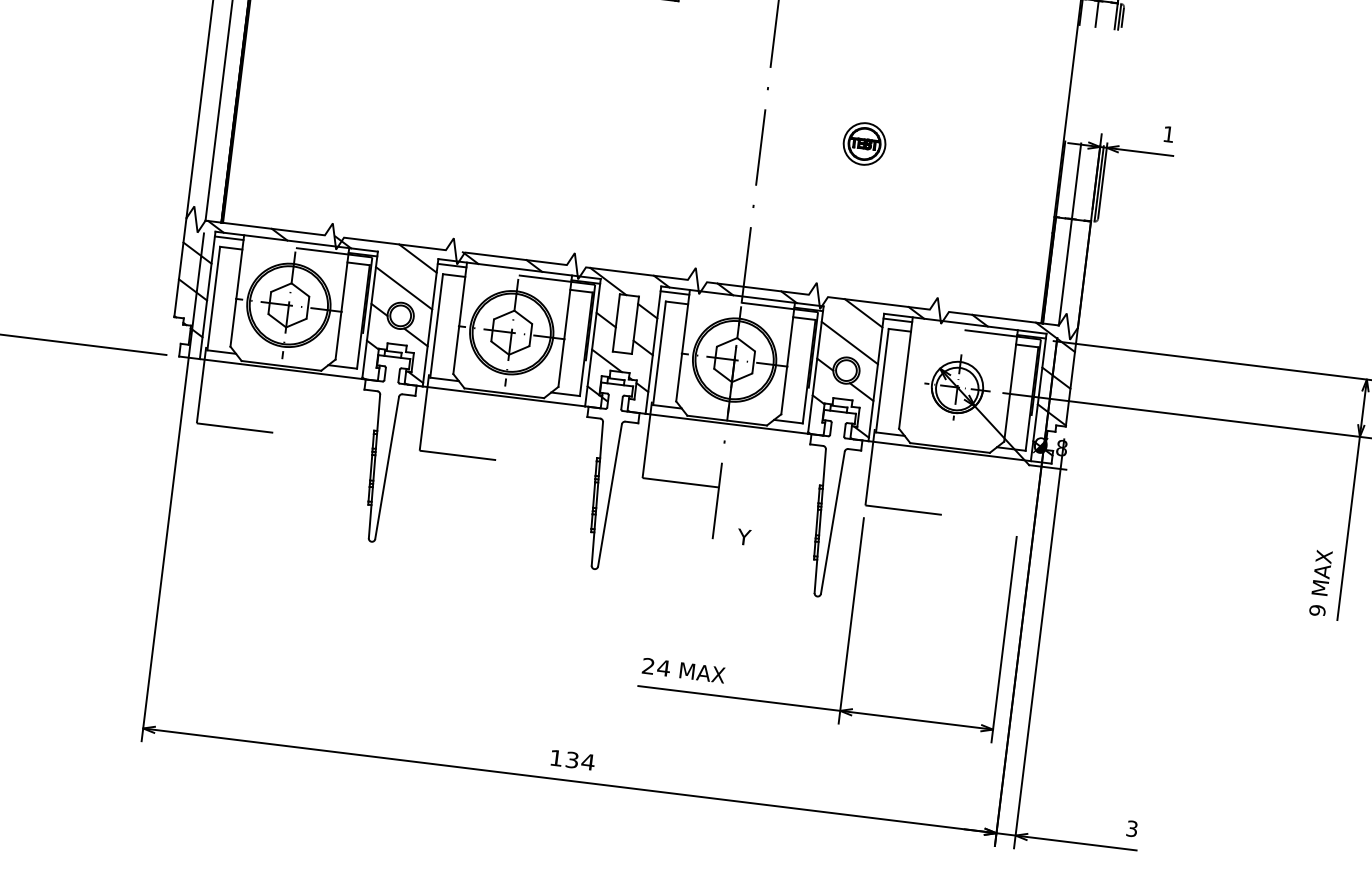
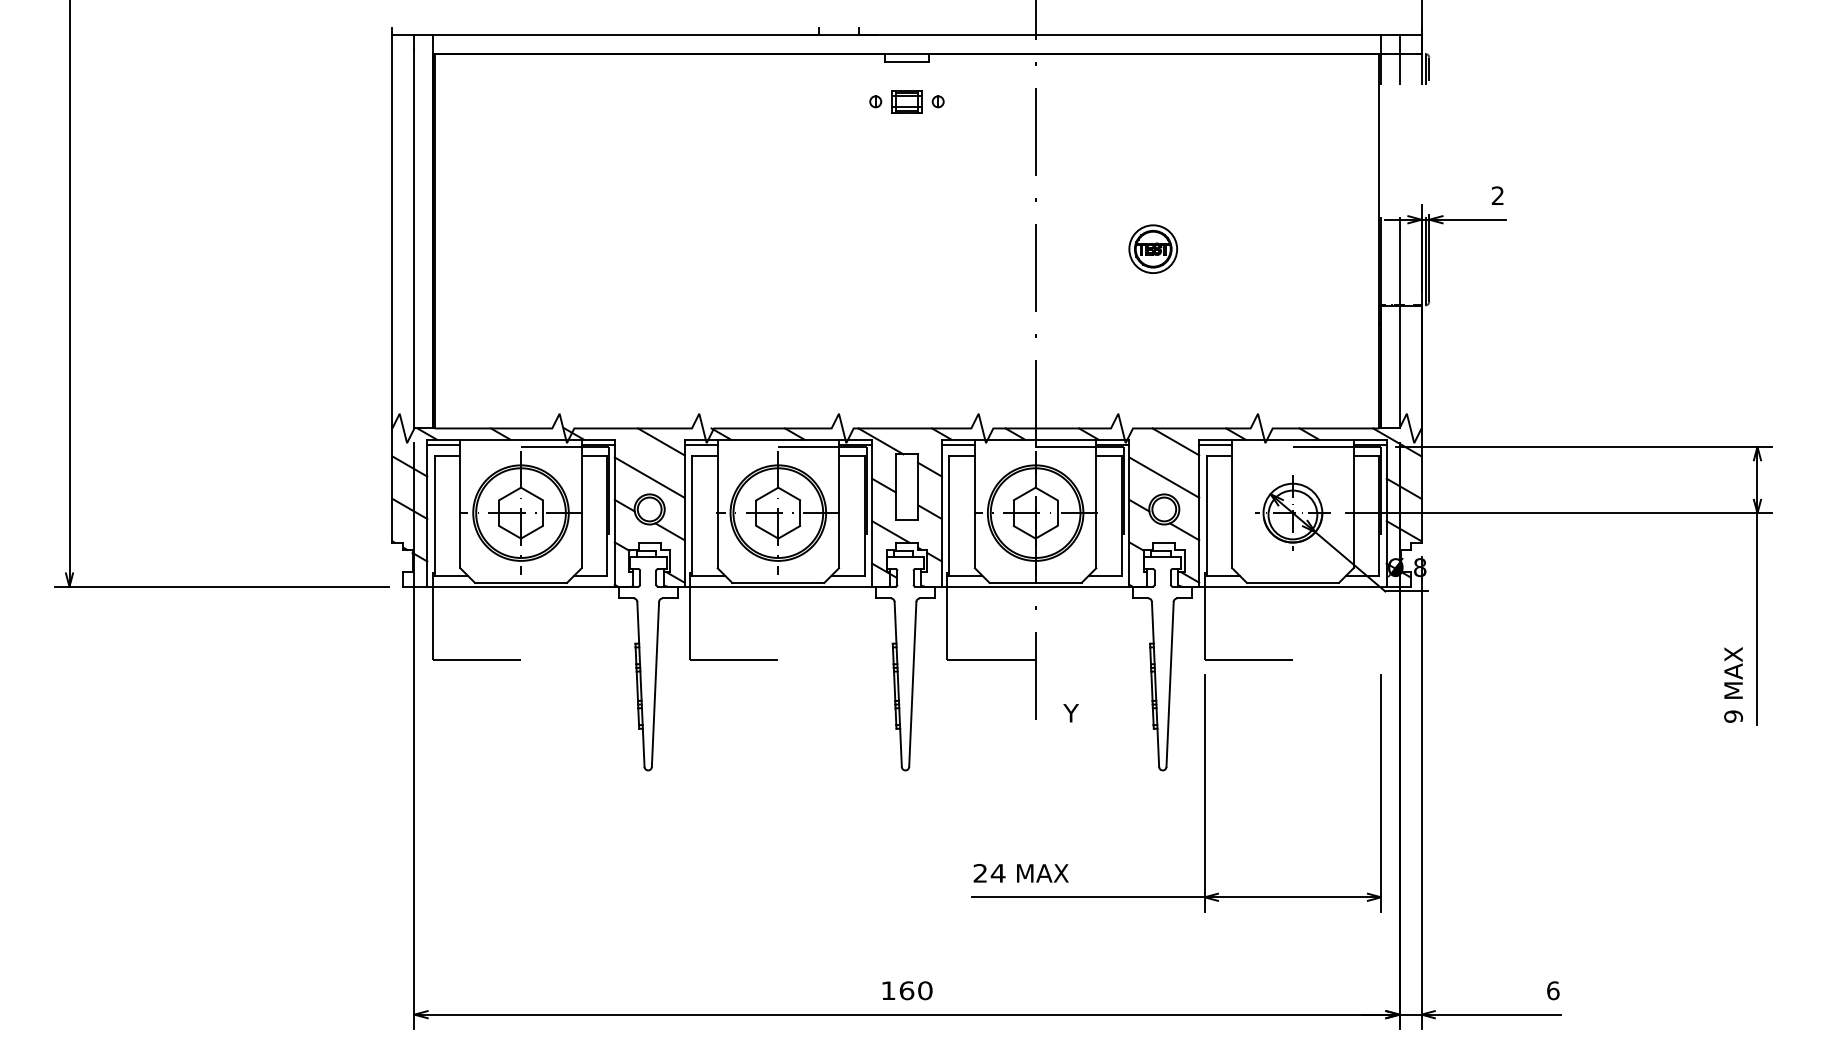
text: (1168, 134) -> (1497, 195), 1 -> 2
text: (579, 760) -> (915, 990), 134 -> 160
text: (1132, 828) -> (1553, 990), 3 -> 6

